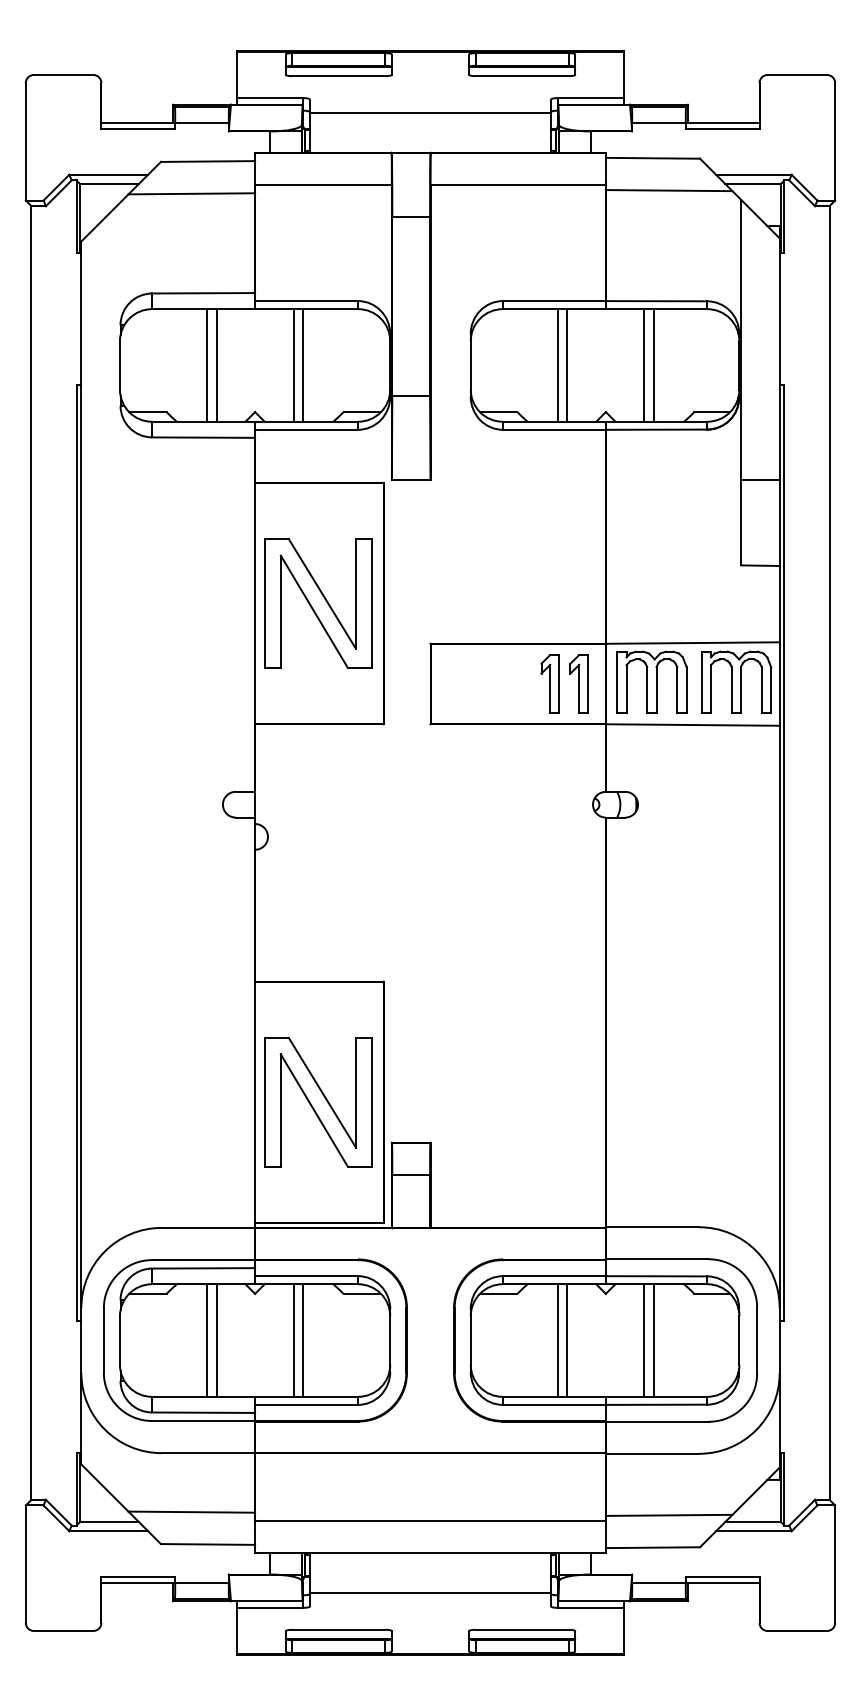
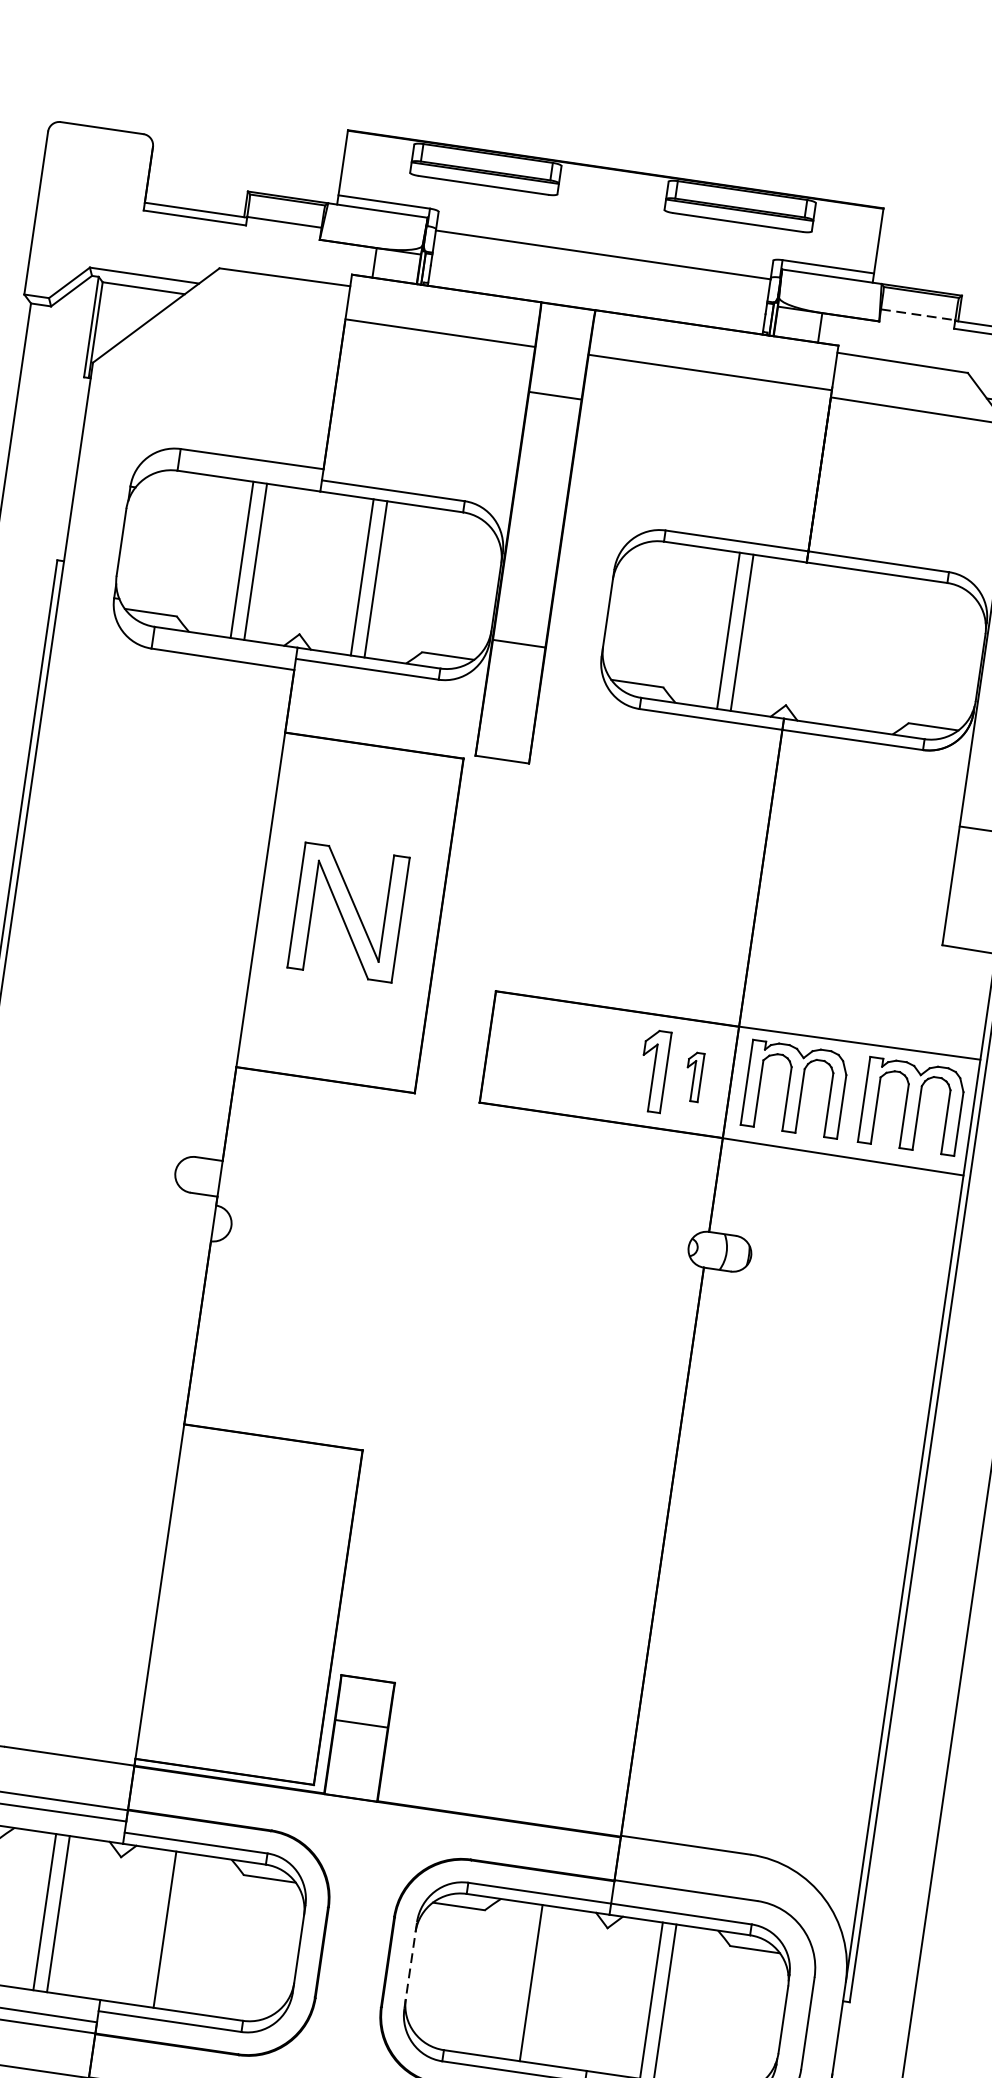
line: (658, 122) -> (917, 314), solid -> dashed
line: (191, 193) -> (255, 318), removed
line: (644, 365) -> (848, 648), removed
line: (654, 365) -> (862, 650), removed
part: (318, 603) -> (348, 912), size x0.7
part: (578, 683) -> (693, 1076), size x0.6
part: (318, 1102) -> (247, 1604), removed
line: (303, 1340) -> (178, 1931), removed
line: (470, 1340) -> (410, 1965), solid -> dashed
line: (567, 1340) -> (544, 1985), removed

